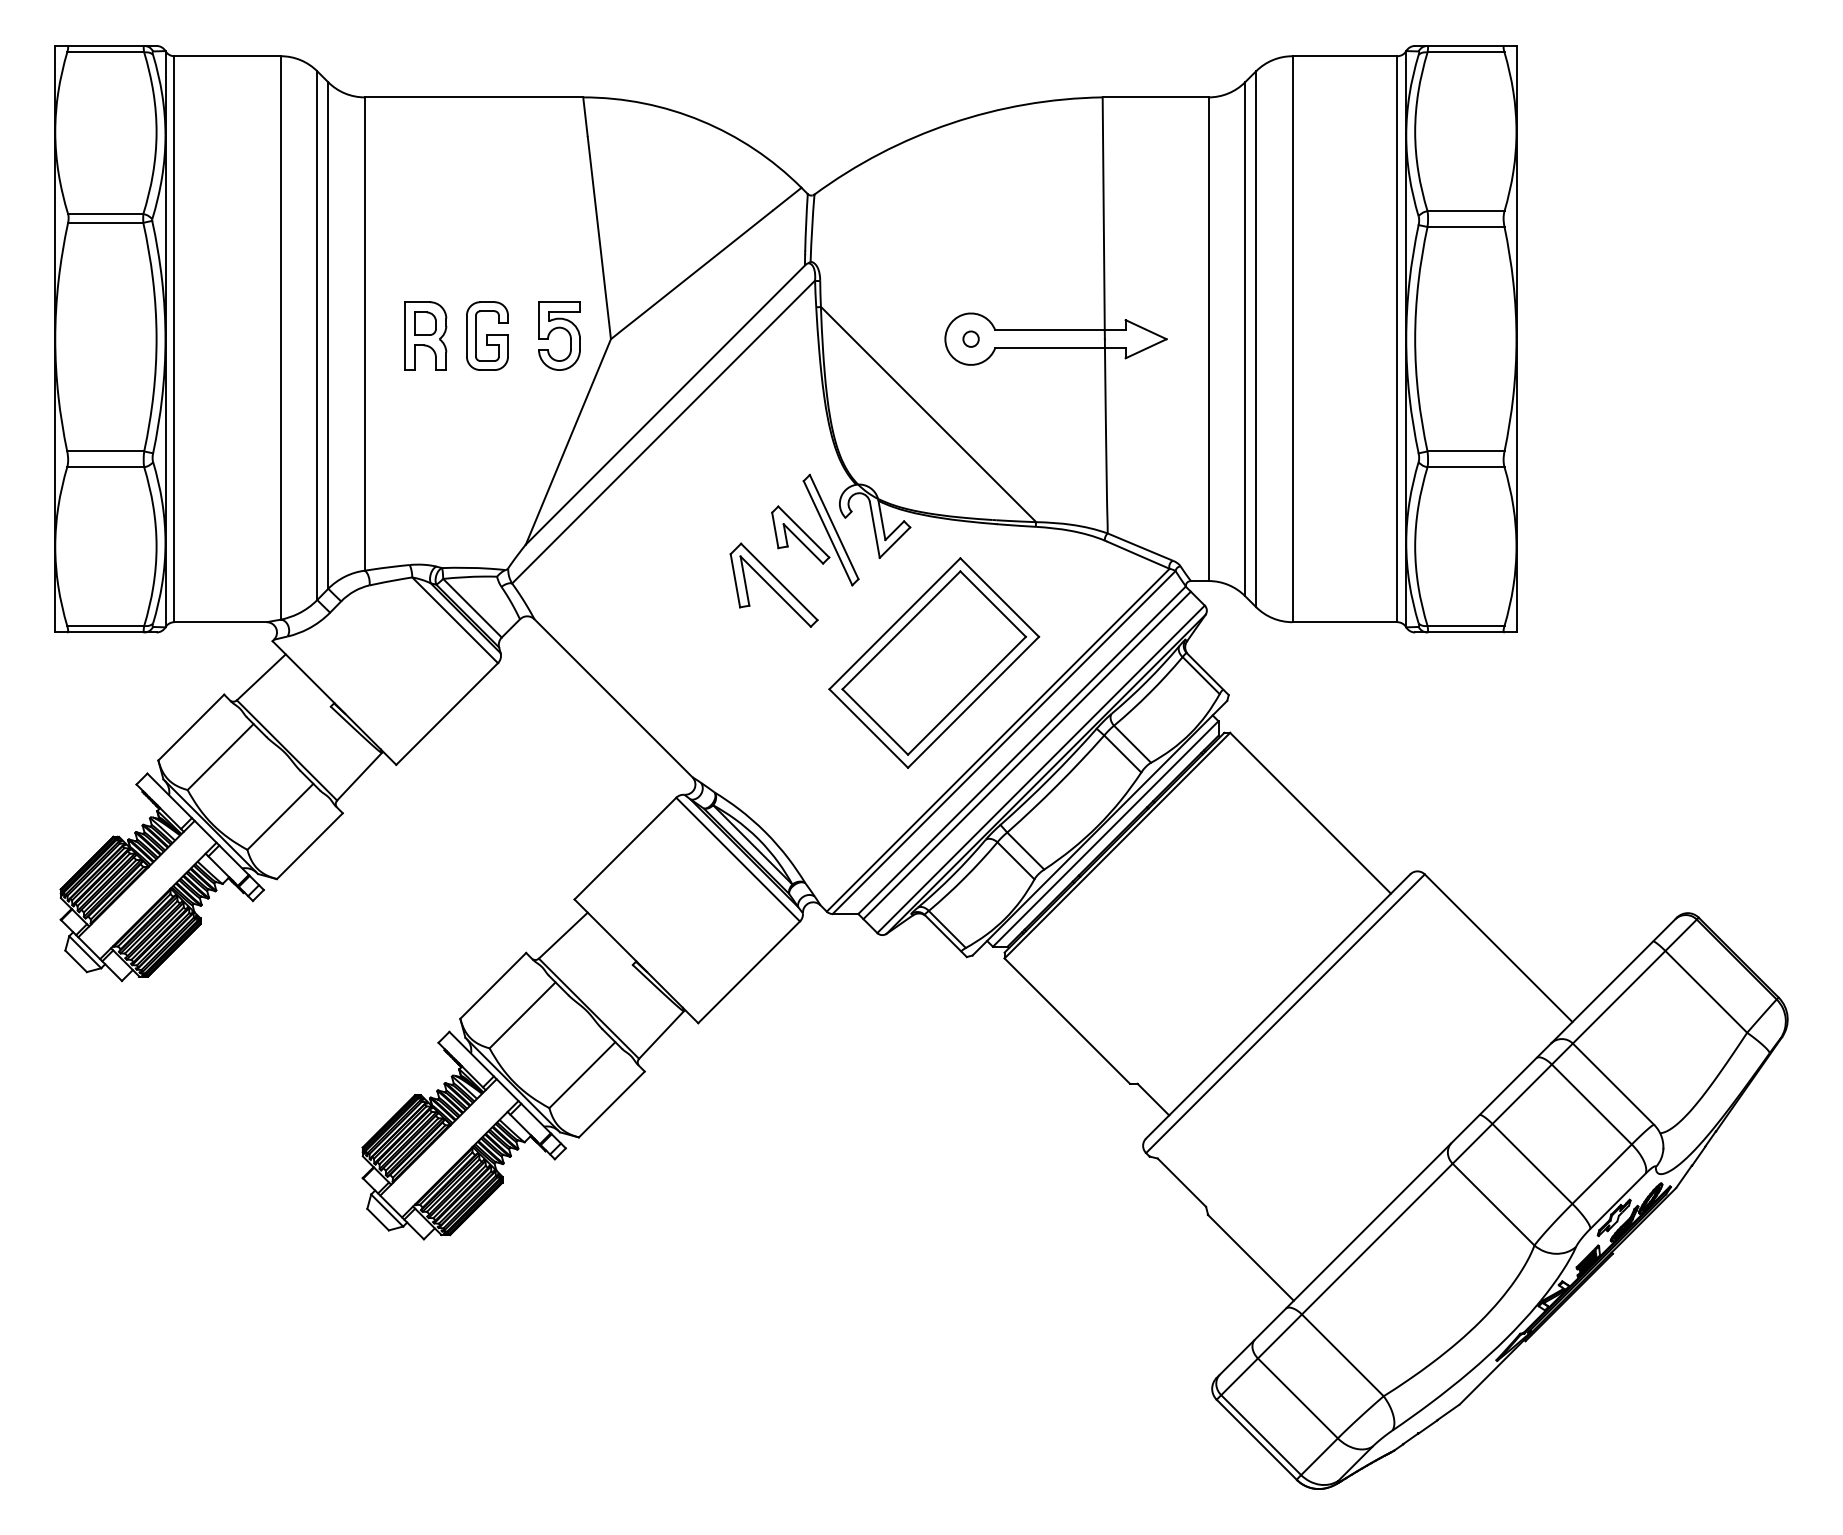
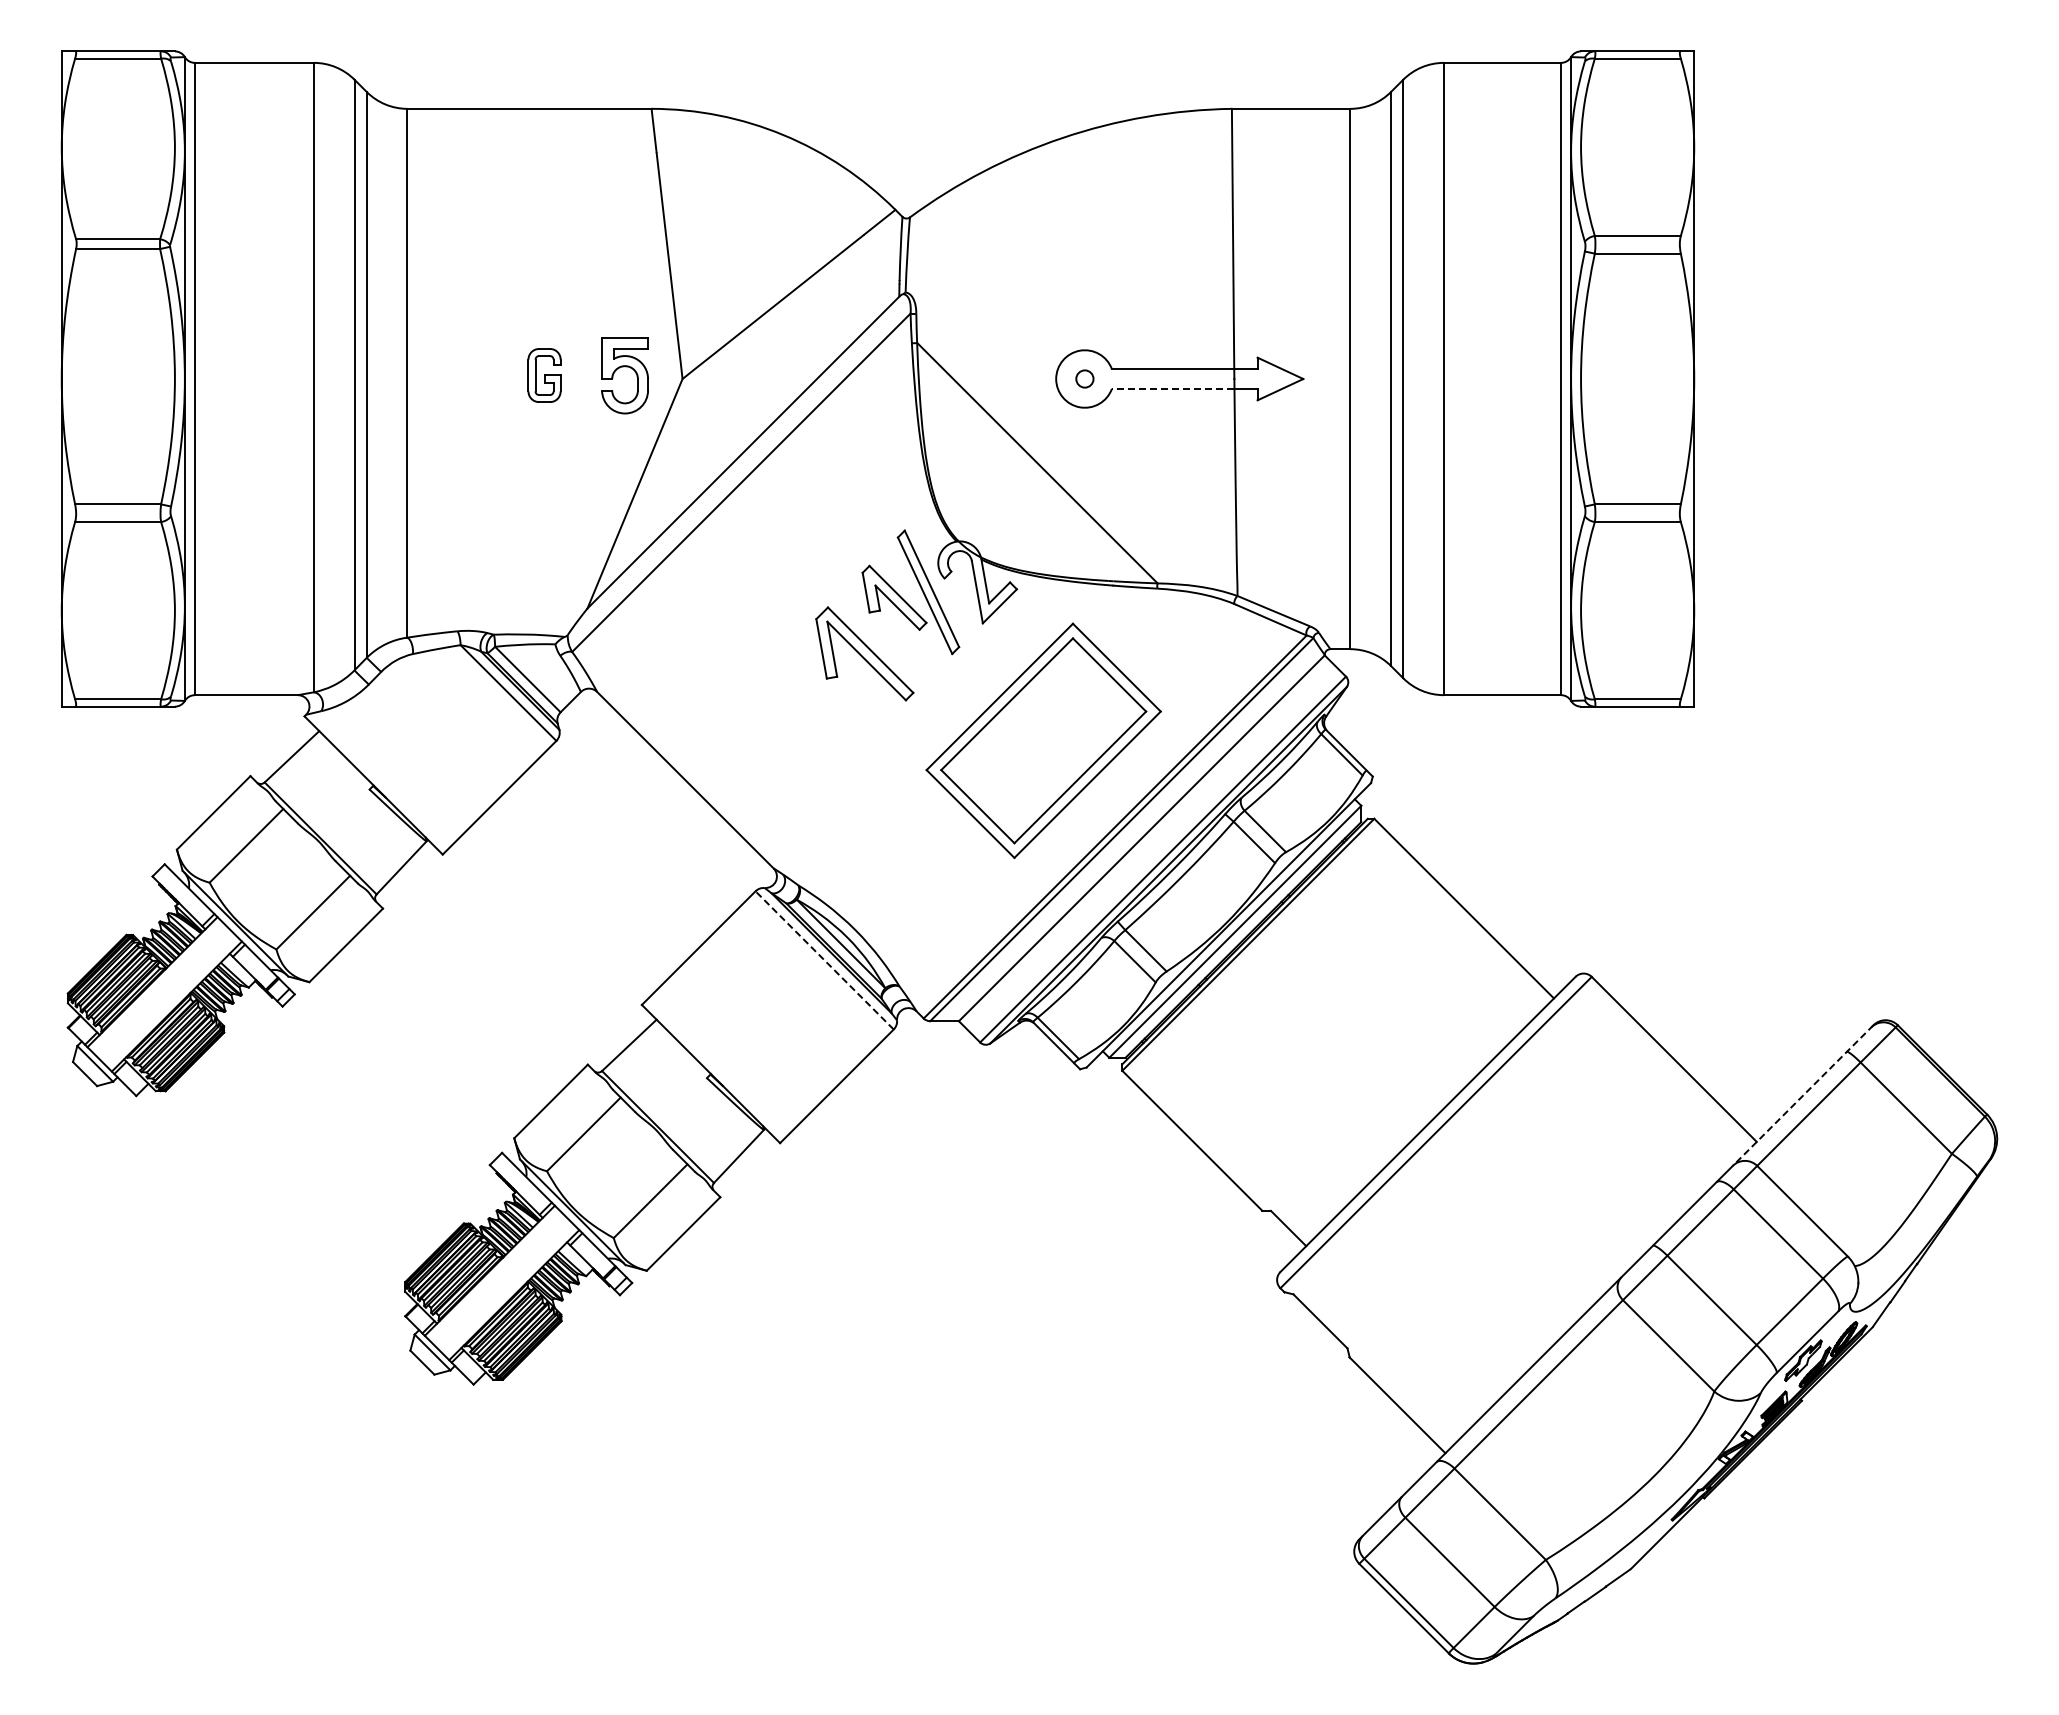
part: (425, 336) -> (475, 375), removed
part: (487, 336) -> (544, 375), size x0.7
line: (1049, 347) -> (1172, 388), solid -> dashed
line: (1027, 754) -> (1147, 843), removed
line: (738, 859) -> (824, 960), solid -> dashed
line: (1614, 980) -> (1803, 1095), solid -> dashed

